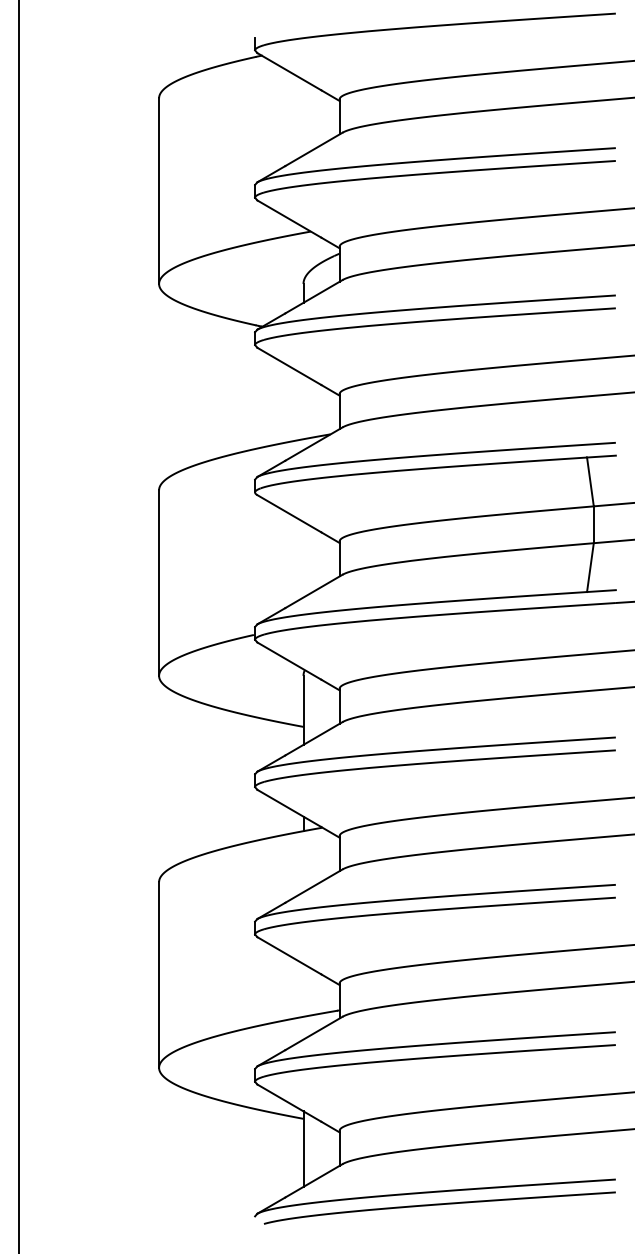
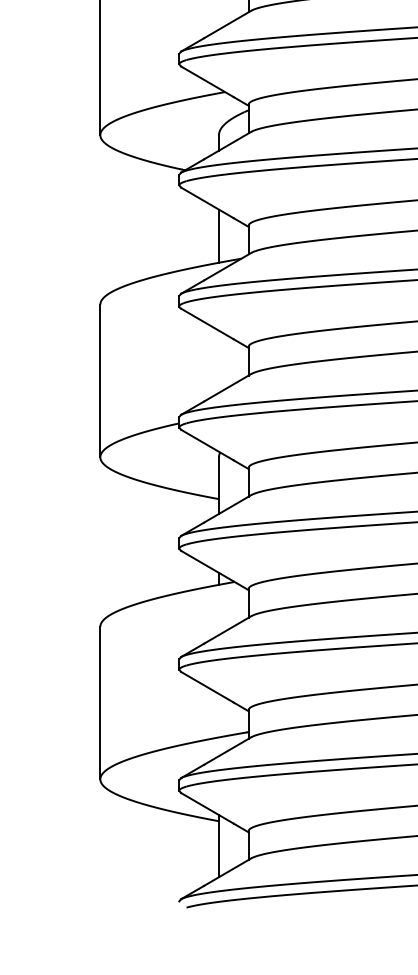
line: (303, 406) -> (219, 235), added

